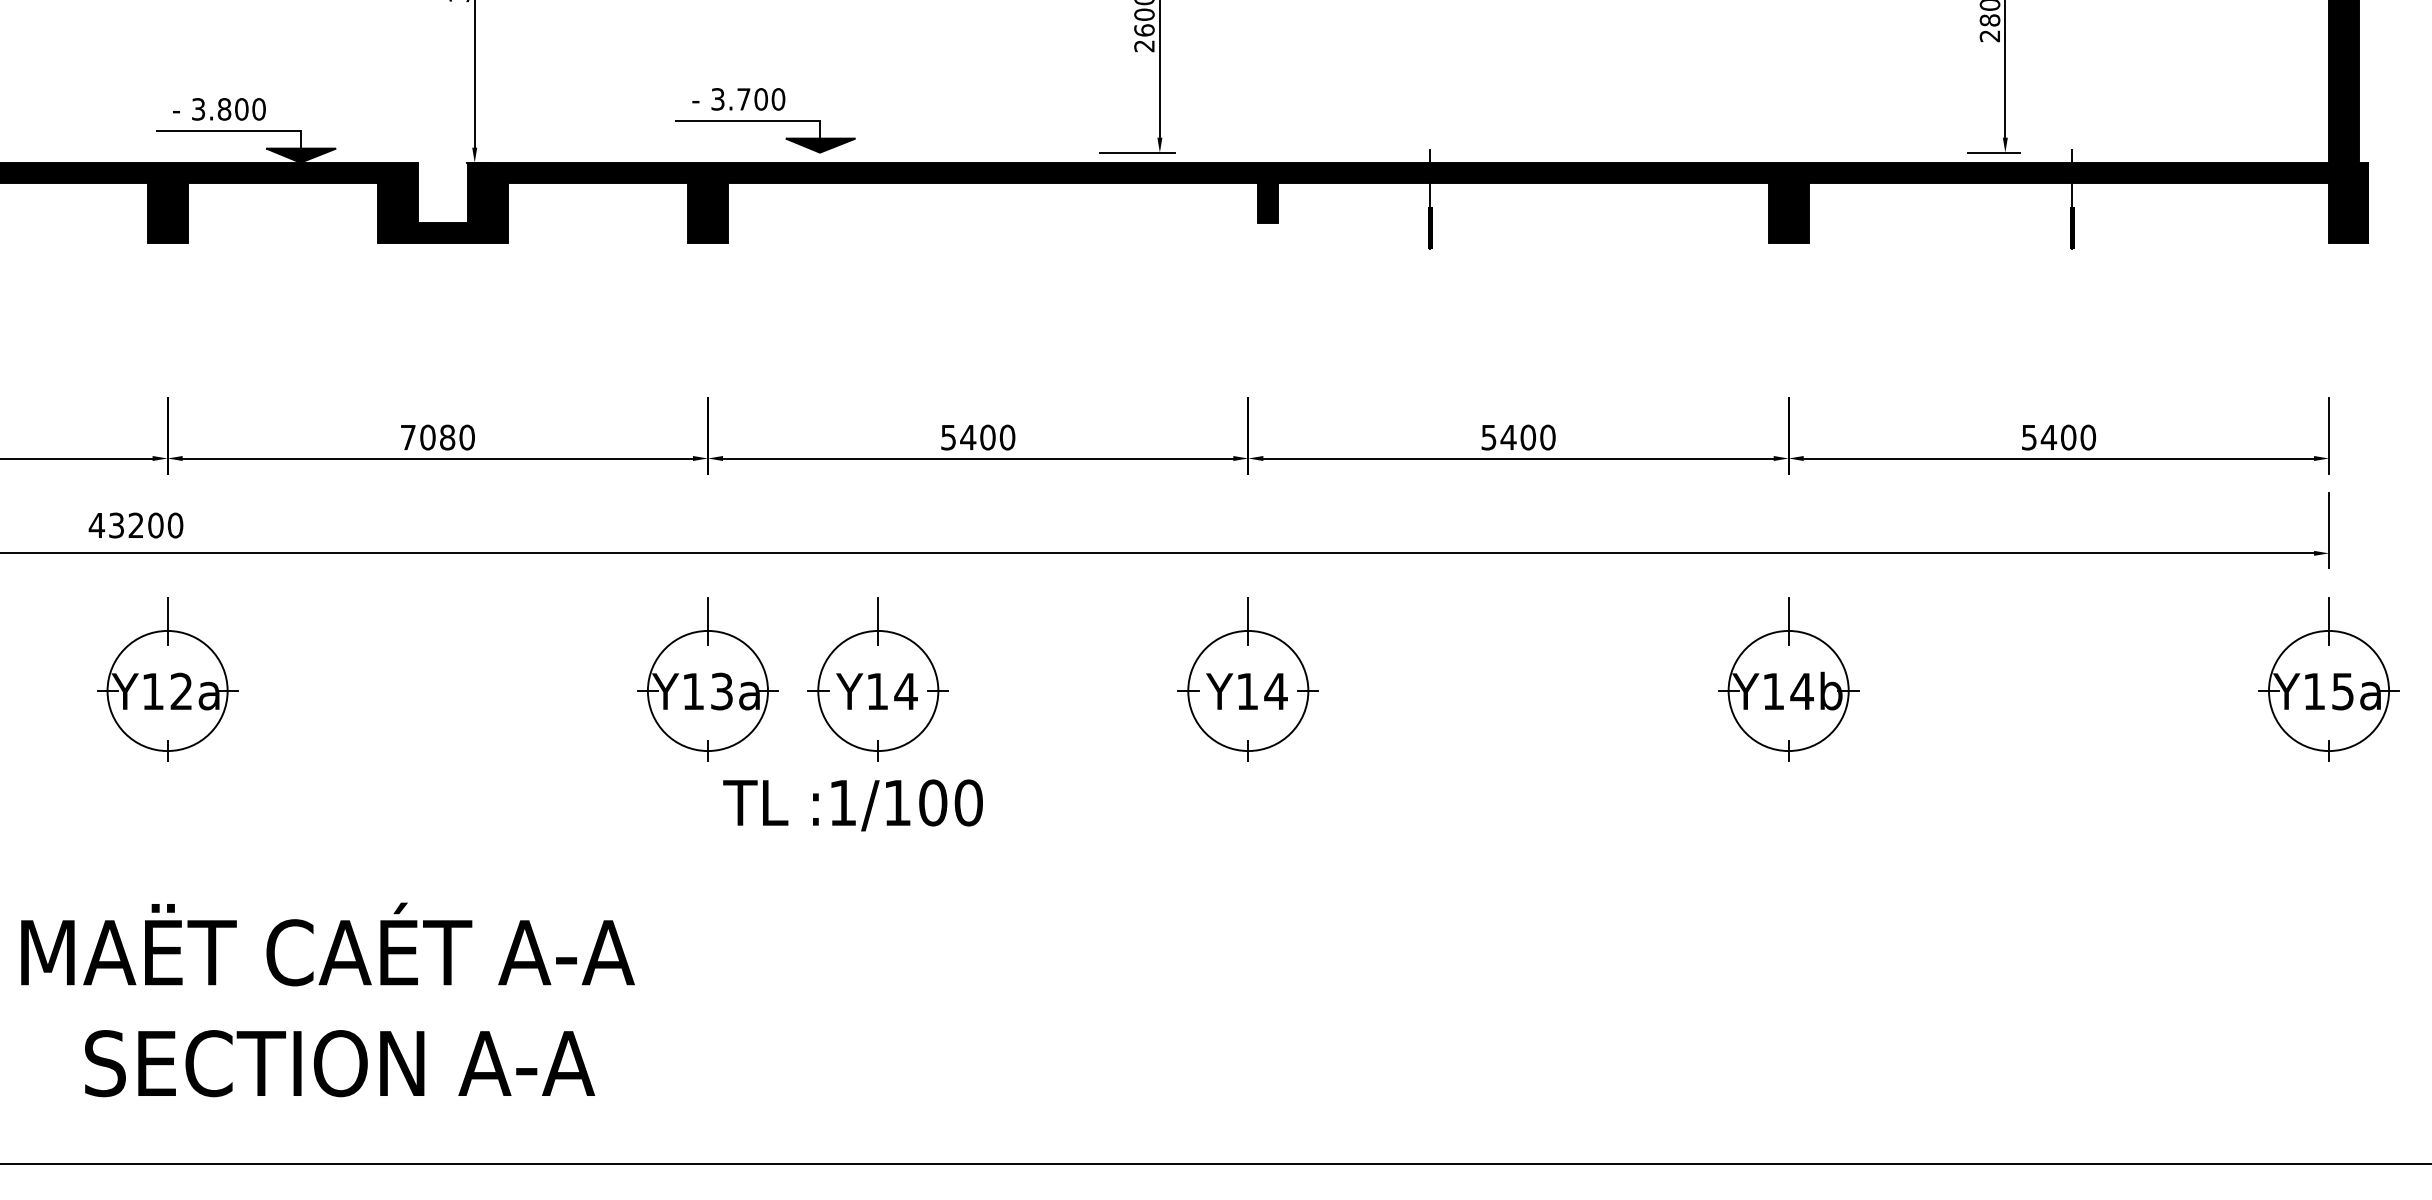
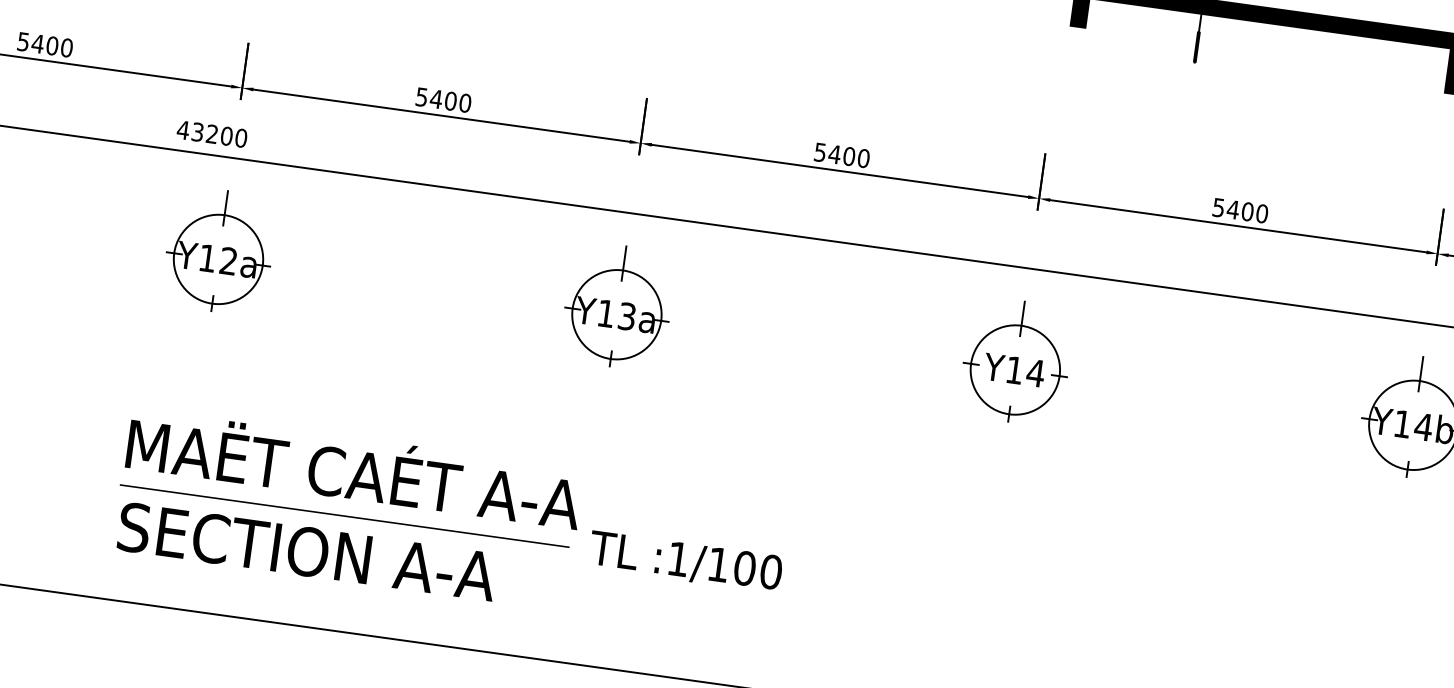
text: (428, 437) -> (436, 99), 7080 -> 5400
part: (877, 679) -> (743, 323), removed
text: (852, 805) -> (685, 562), moved
text: (327, 944) -> (354, 468), moved
line: (382, 1008) -> (344, 515), added

